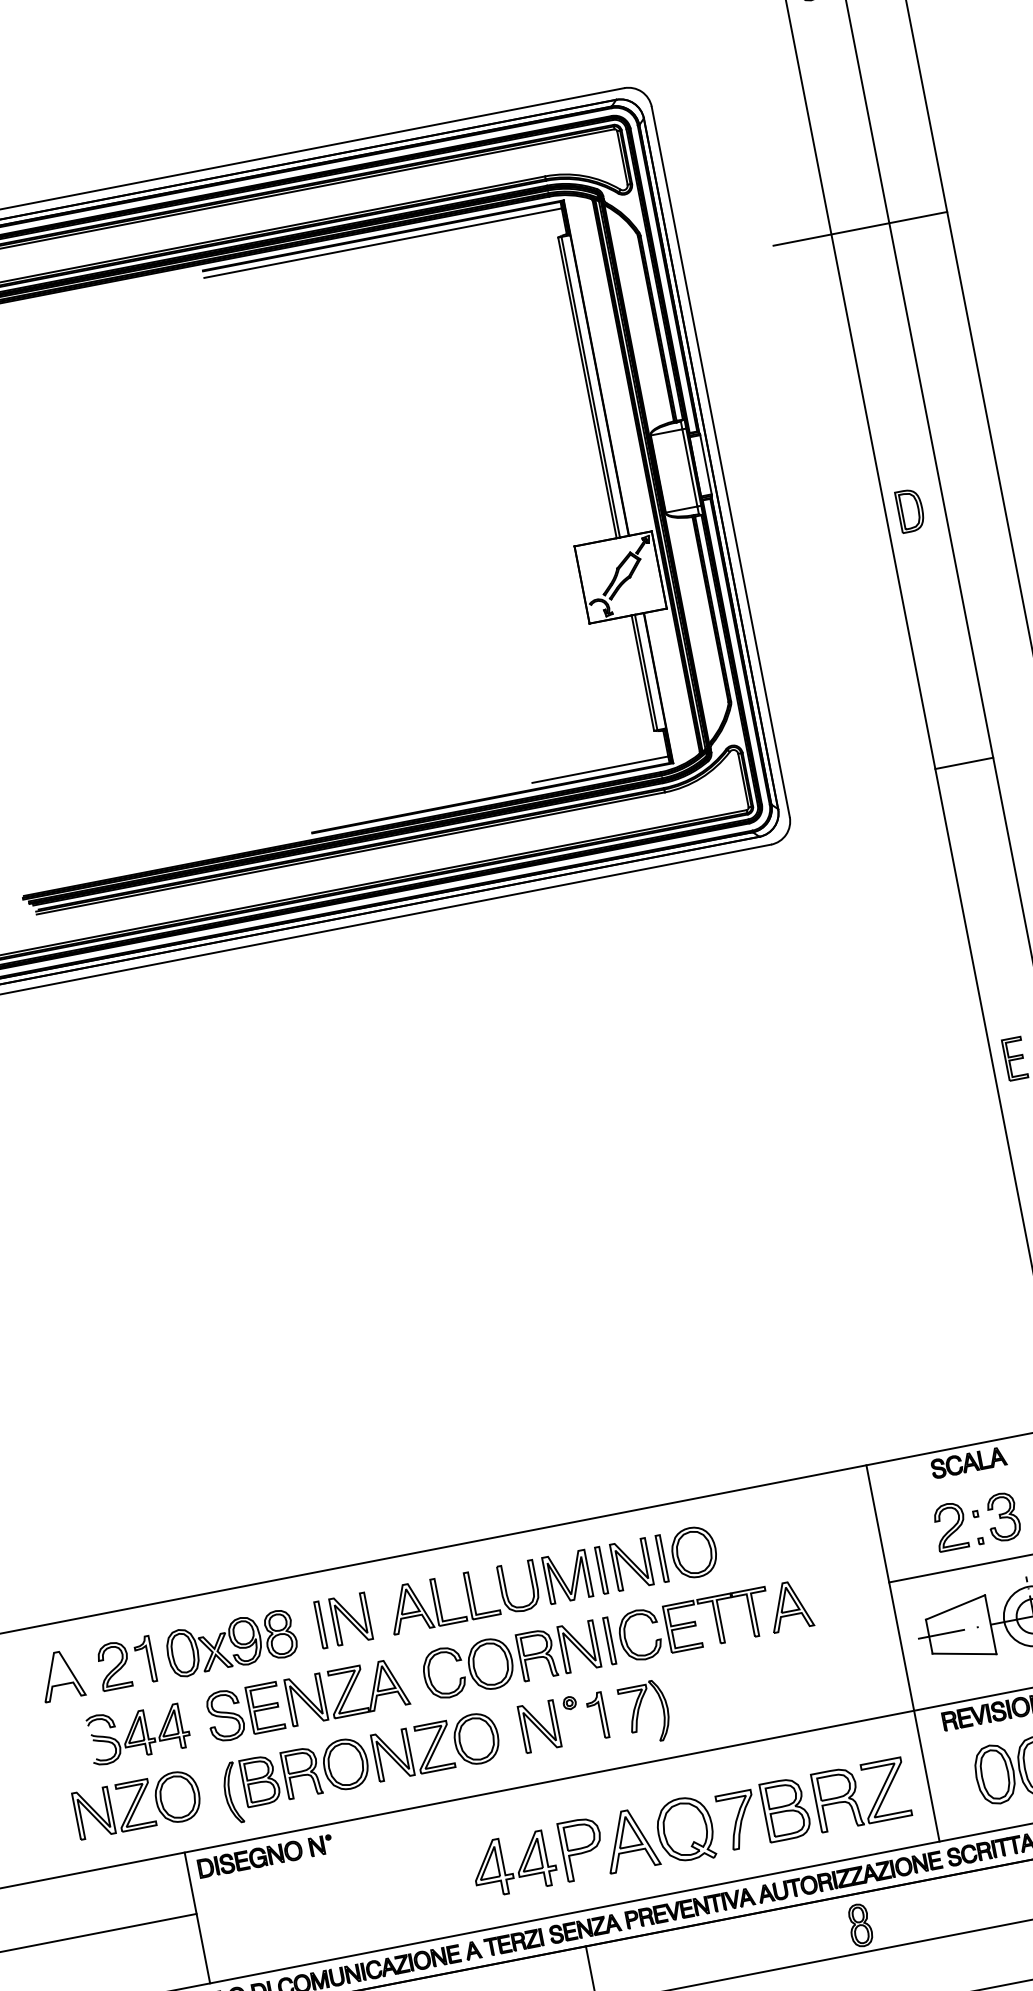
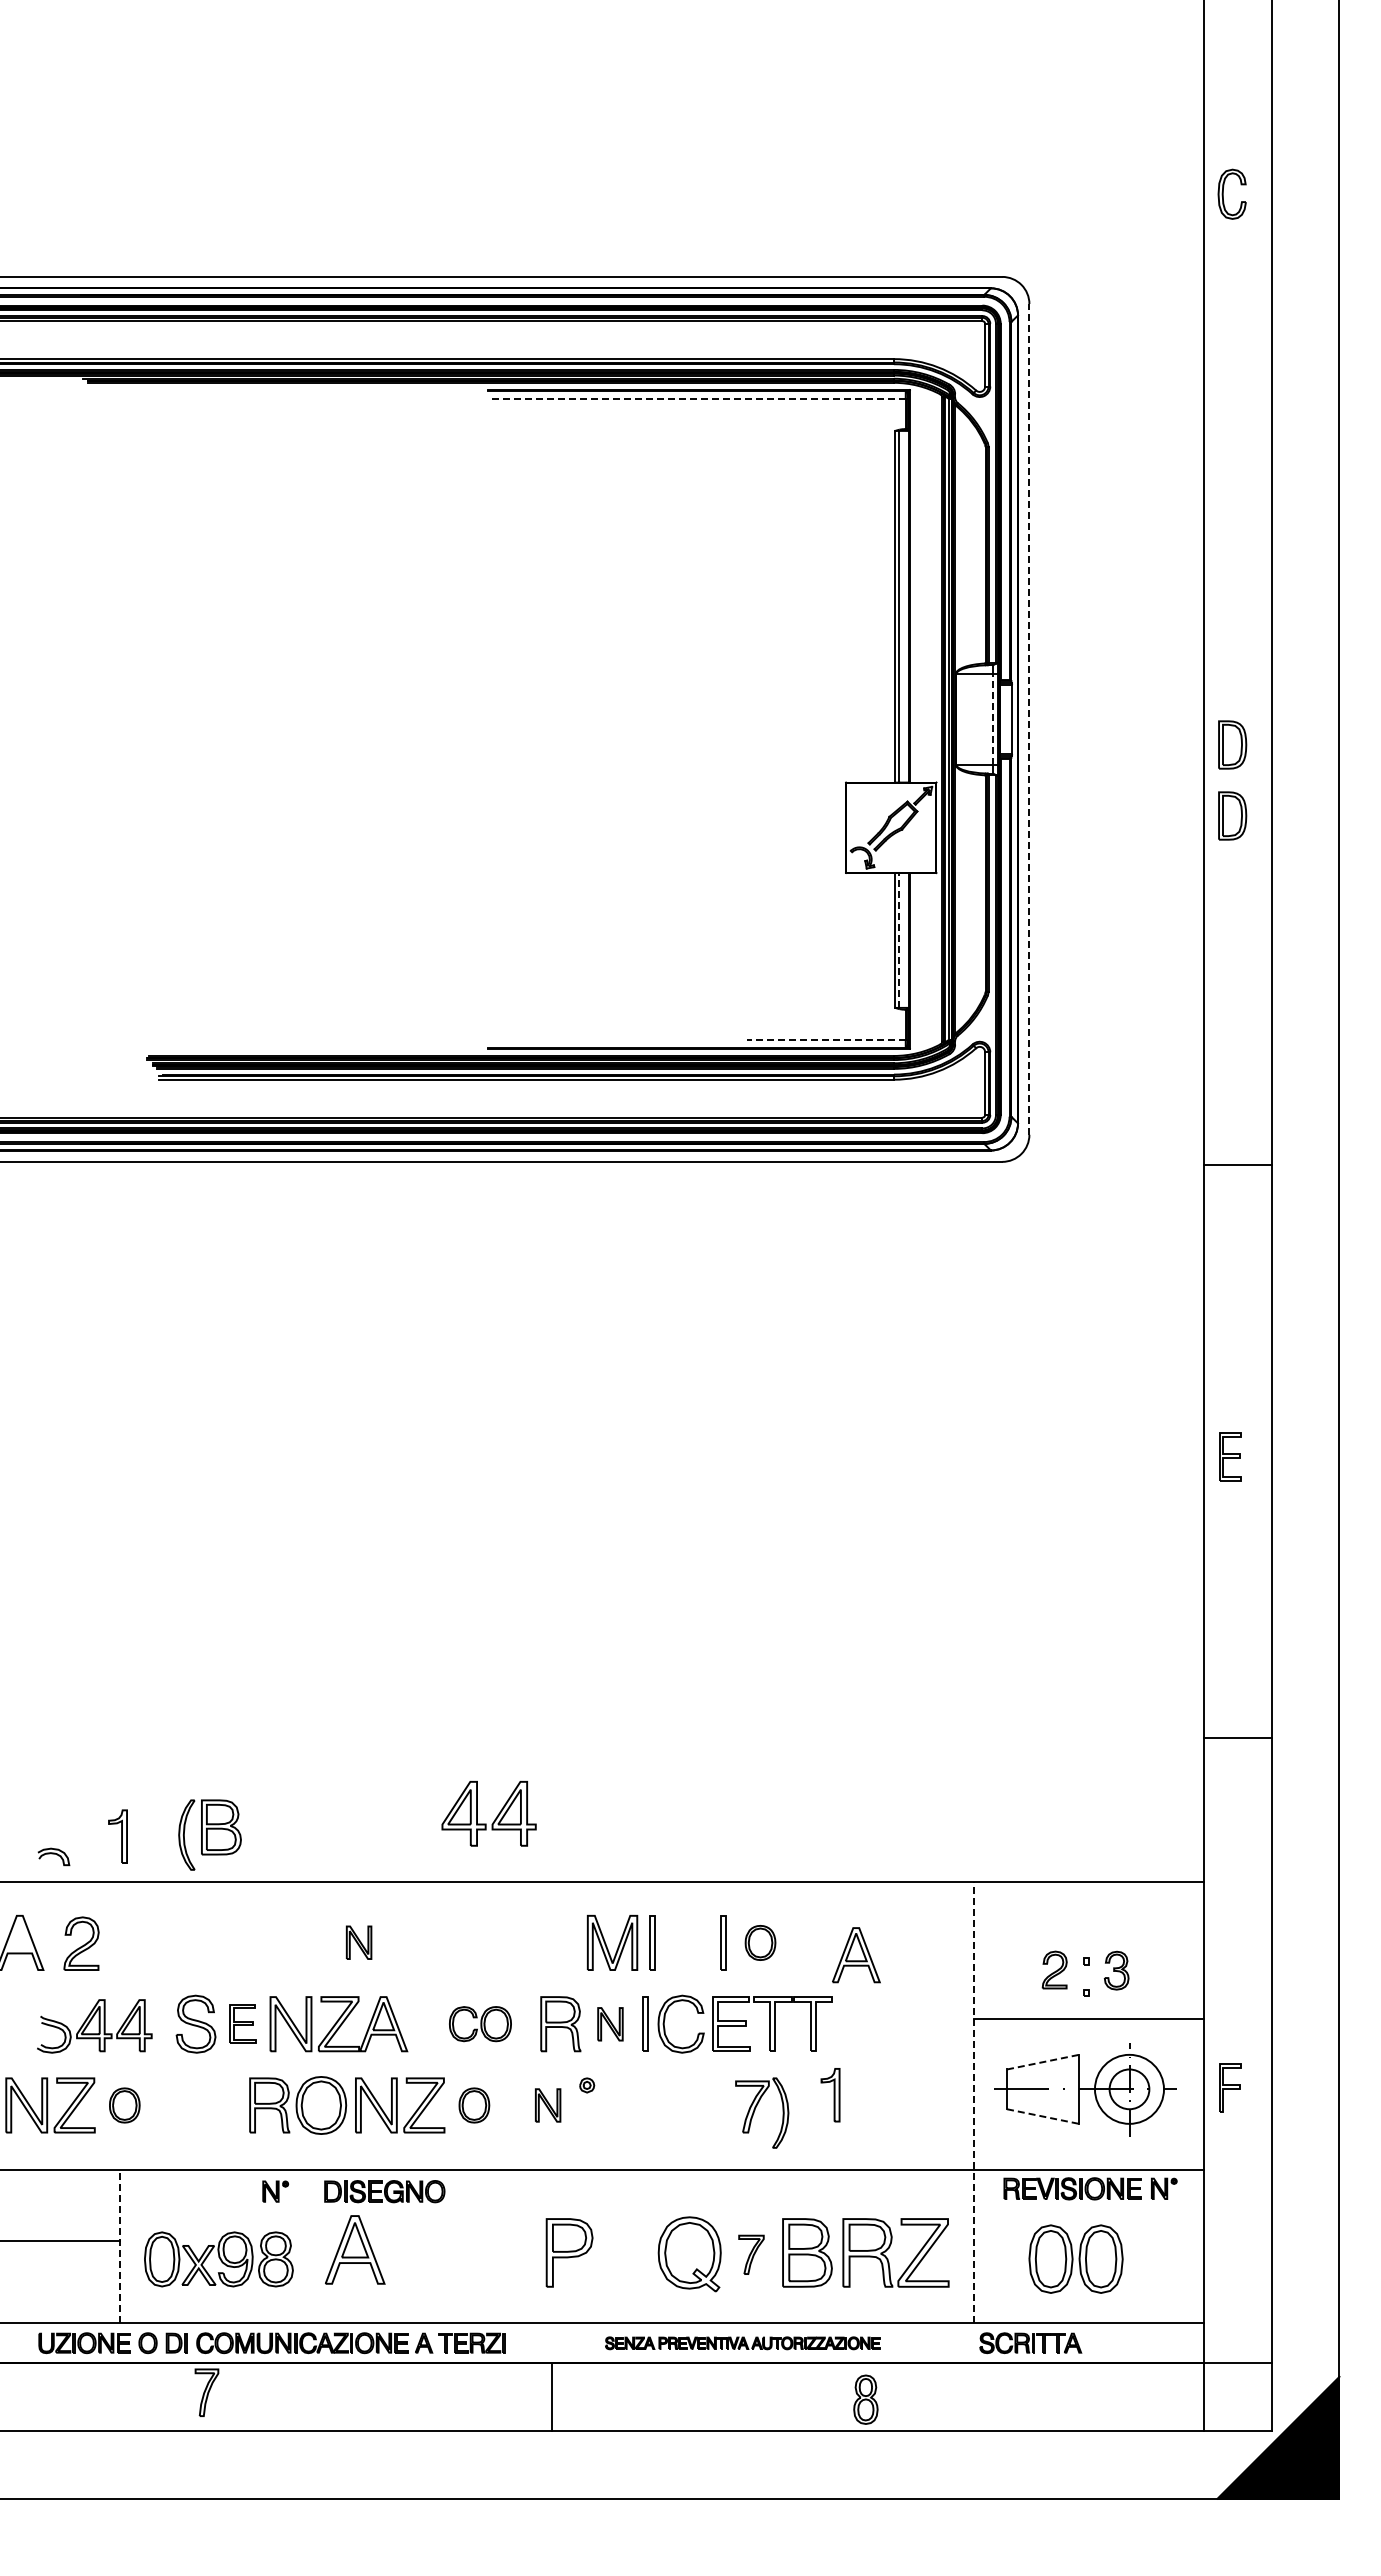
line: (860, 229) -> (1237, 487), removed
line: (382, 242) -> (696, 398), solid -> dashed
part: (898, 449) -> (1232, 744), added
line: (720, 461) -> (1029, 718), solid -> dashed
line: (689, 467) -> (993, 718), solid -> dashed
line: (646, 671) -> (899, 939), solid -> dashed
line: (963, 763) -> (1237, 1164), moved
line: (599, 769) -> (825, 1039), solid -> dashed
part: (968, 1462) -> (1089, 1901), removed
part: (1003, 1516) -> (1116, 1970), size x0.7
part: (949, 1526) -> (1054, 1969), size x0.7
part: (694, 1552) -> (760, 1942), size x0.6
part: (631, 1564) -> (687, 1942), removed
part: (463, 1597) -> (490, 1943), removed
part: (789, 1606) -> (856, 1955), moved
line: (955, 1607) -> (1043, 2062), solid -> dashed
part: (350, 1618) -> (358, 1942), size x0.6
part: (320, 1624) -> (323, 1942), removed
part: (231, 1643) -> (218, 2259), moved
part: (579, 1647) -> (610, 2024), size x0.6
line: (902, 1653) -> (973, 2102), solid -> dashed
line: (964, 1653) -> (1043, 2116), solid -> dashed
part: (144, 1659) -> (117, 1836), moved
part: (468, 1667) -> (480, 2023), size x0.6
part: (264, 1707) -> (242, 2023), size x0.7
part: (639, 1711) -> (755, 2110), moved
part: (597, 1716) -> (830, 2095), moved
curve: (99, 1720) -> (53, 1854), moved
part: (539, 1726) -> (547, 2105), size x0.6
part: (476, 1738) -> (474, 2105), size x0.6
part: (251, 1788) -> (209, 1834), moved
part: (177, 1797) -> (124, 2105), size x0.6
part: (738, 1820) -> (751, 2254), size x0.6
part: (630, 1839) -> (355, 2249), moved
part: (249, 1859) -> (384, 2191), moved
part: (519, 1868) -> (494, 1819), moved
part: (745, 1897) -> (742, 2343), size x0.6
line: (197, 1918) -> (120, 2246), solid -> dashed

